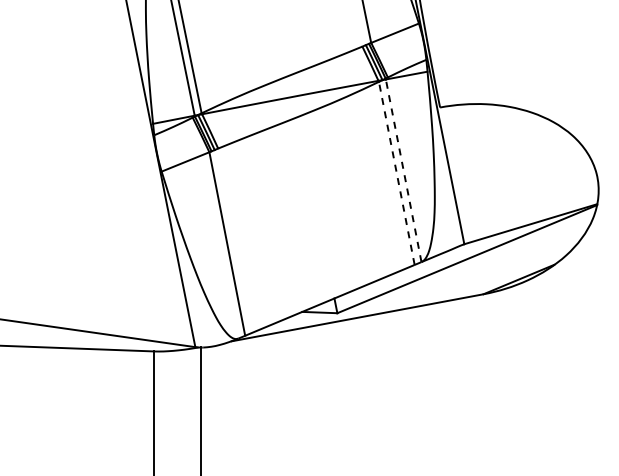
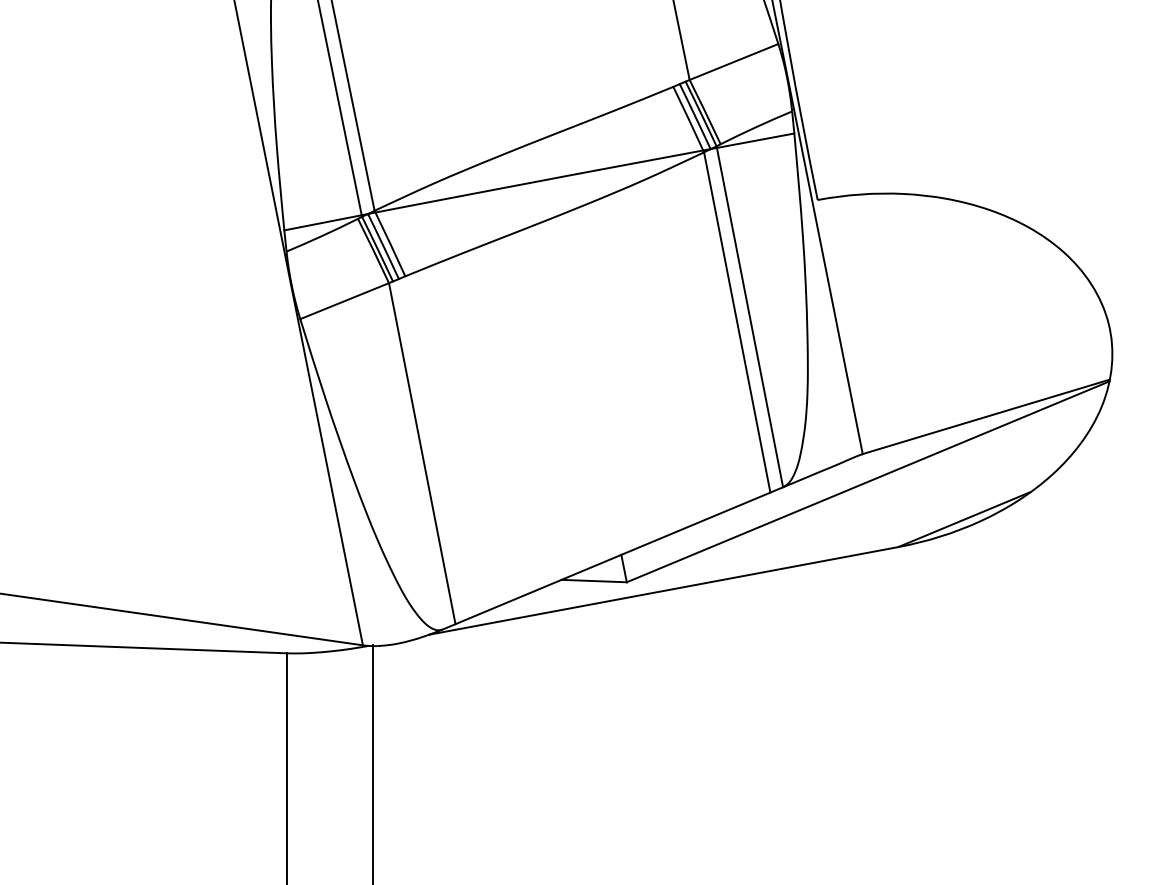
line: (403, 170) -> (749, 317), dashed -> solid
line: (396, 172) -> (736, 320), dashed -> solid

